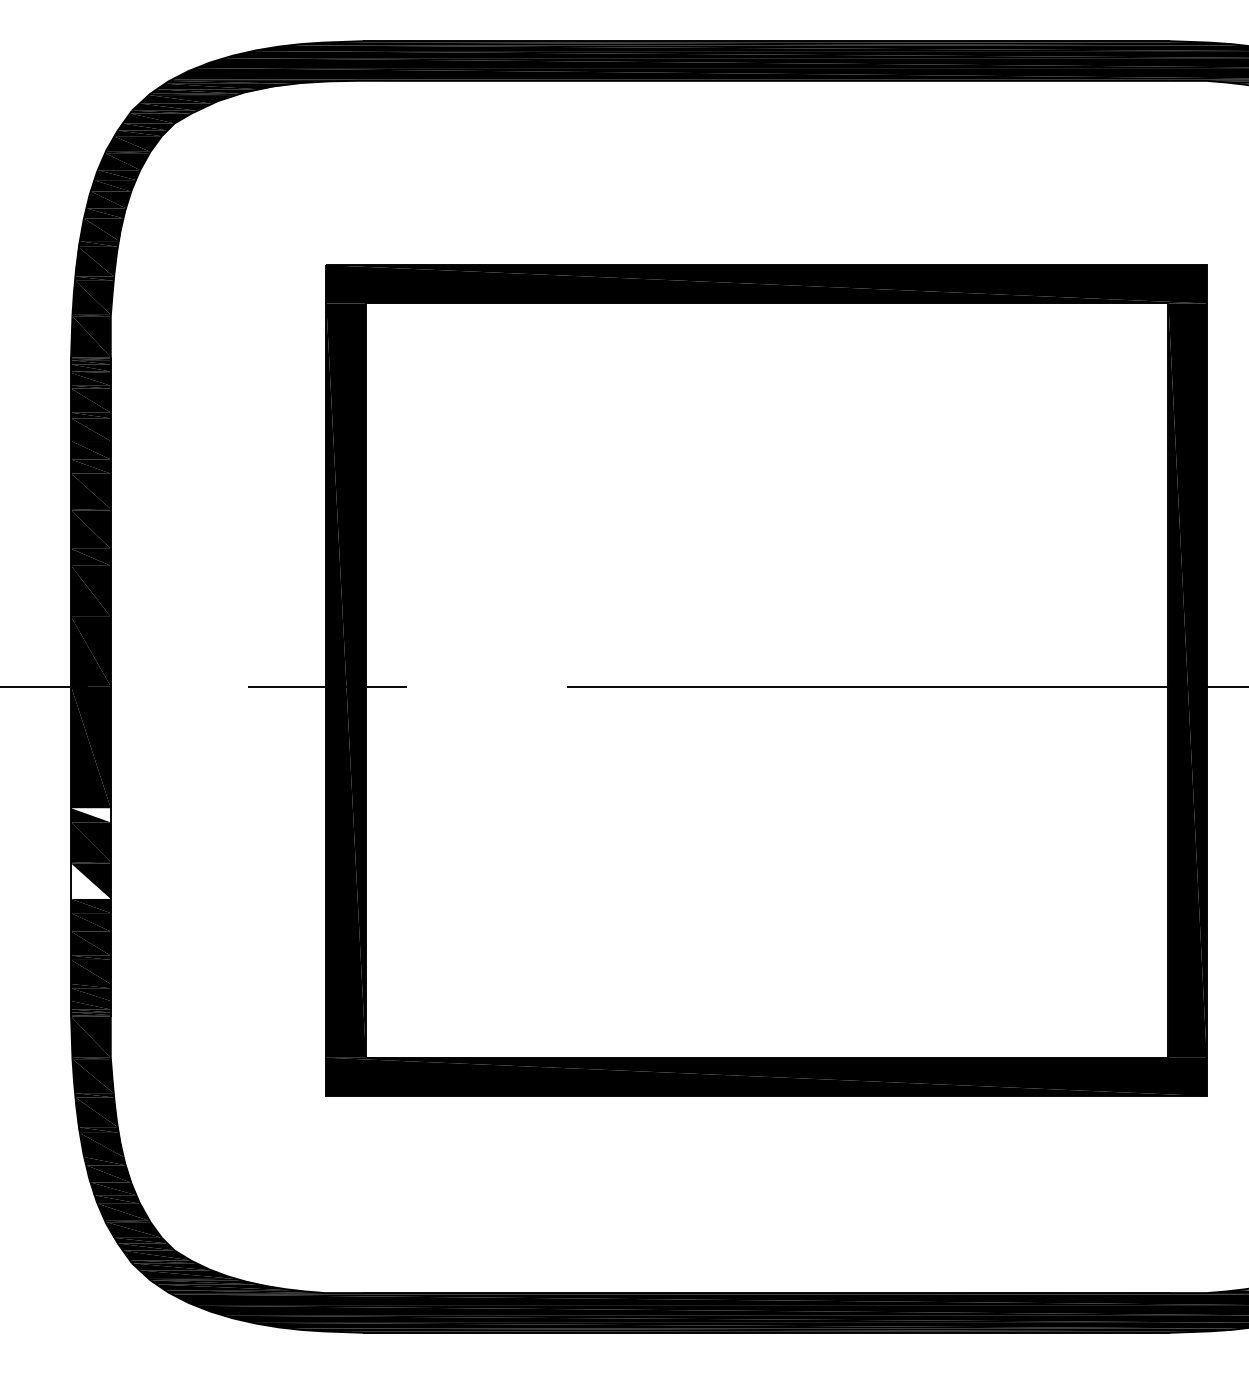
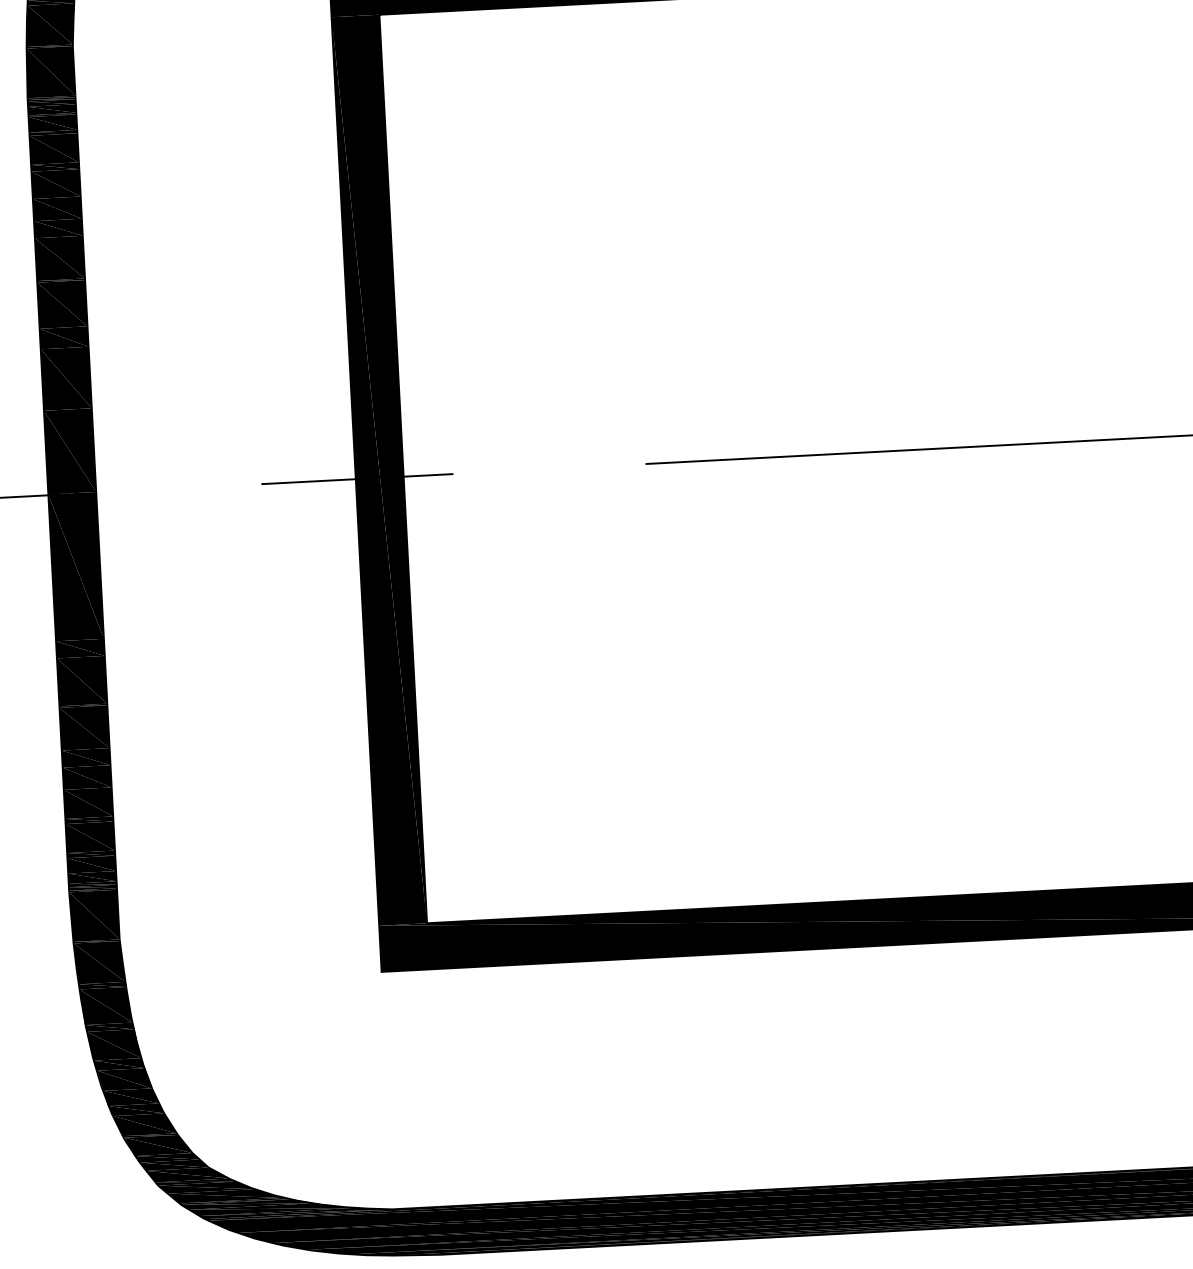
fill: (90, 815) -> (79, 648), added
fill: (90, 880) -> (84, 727), added

